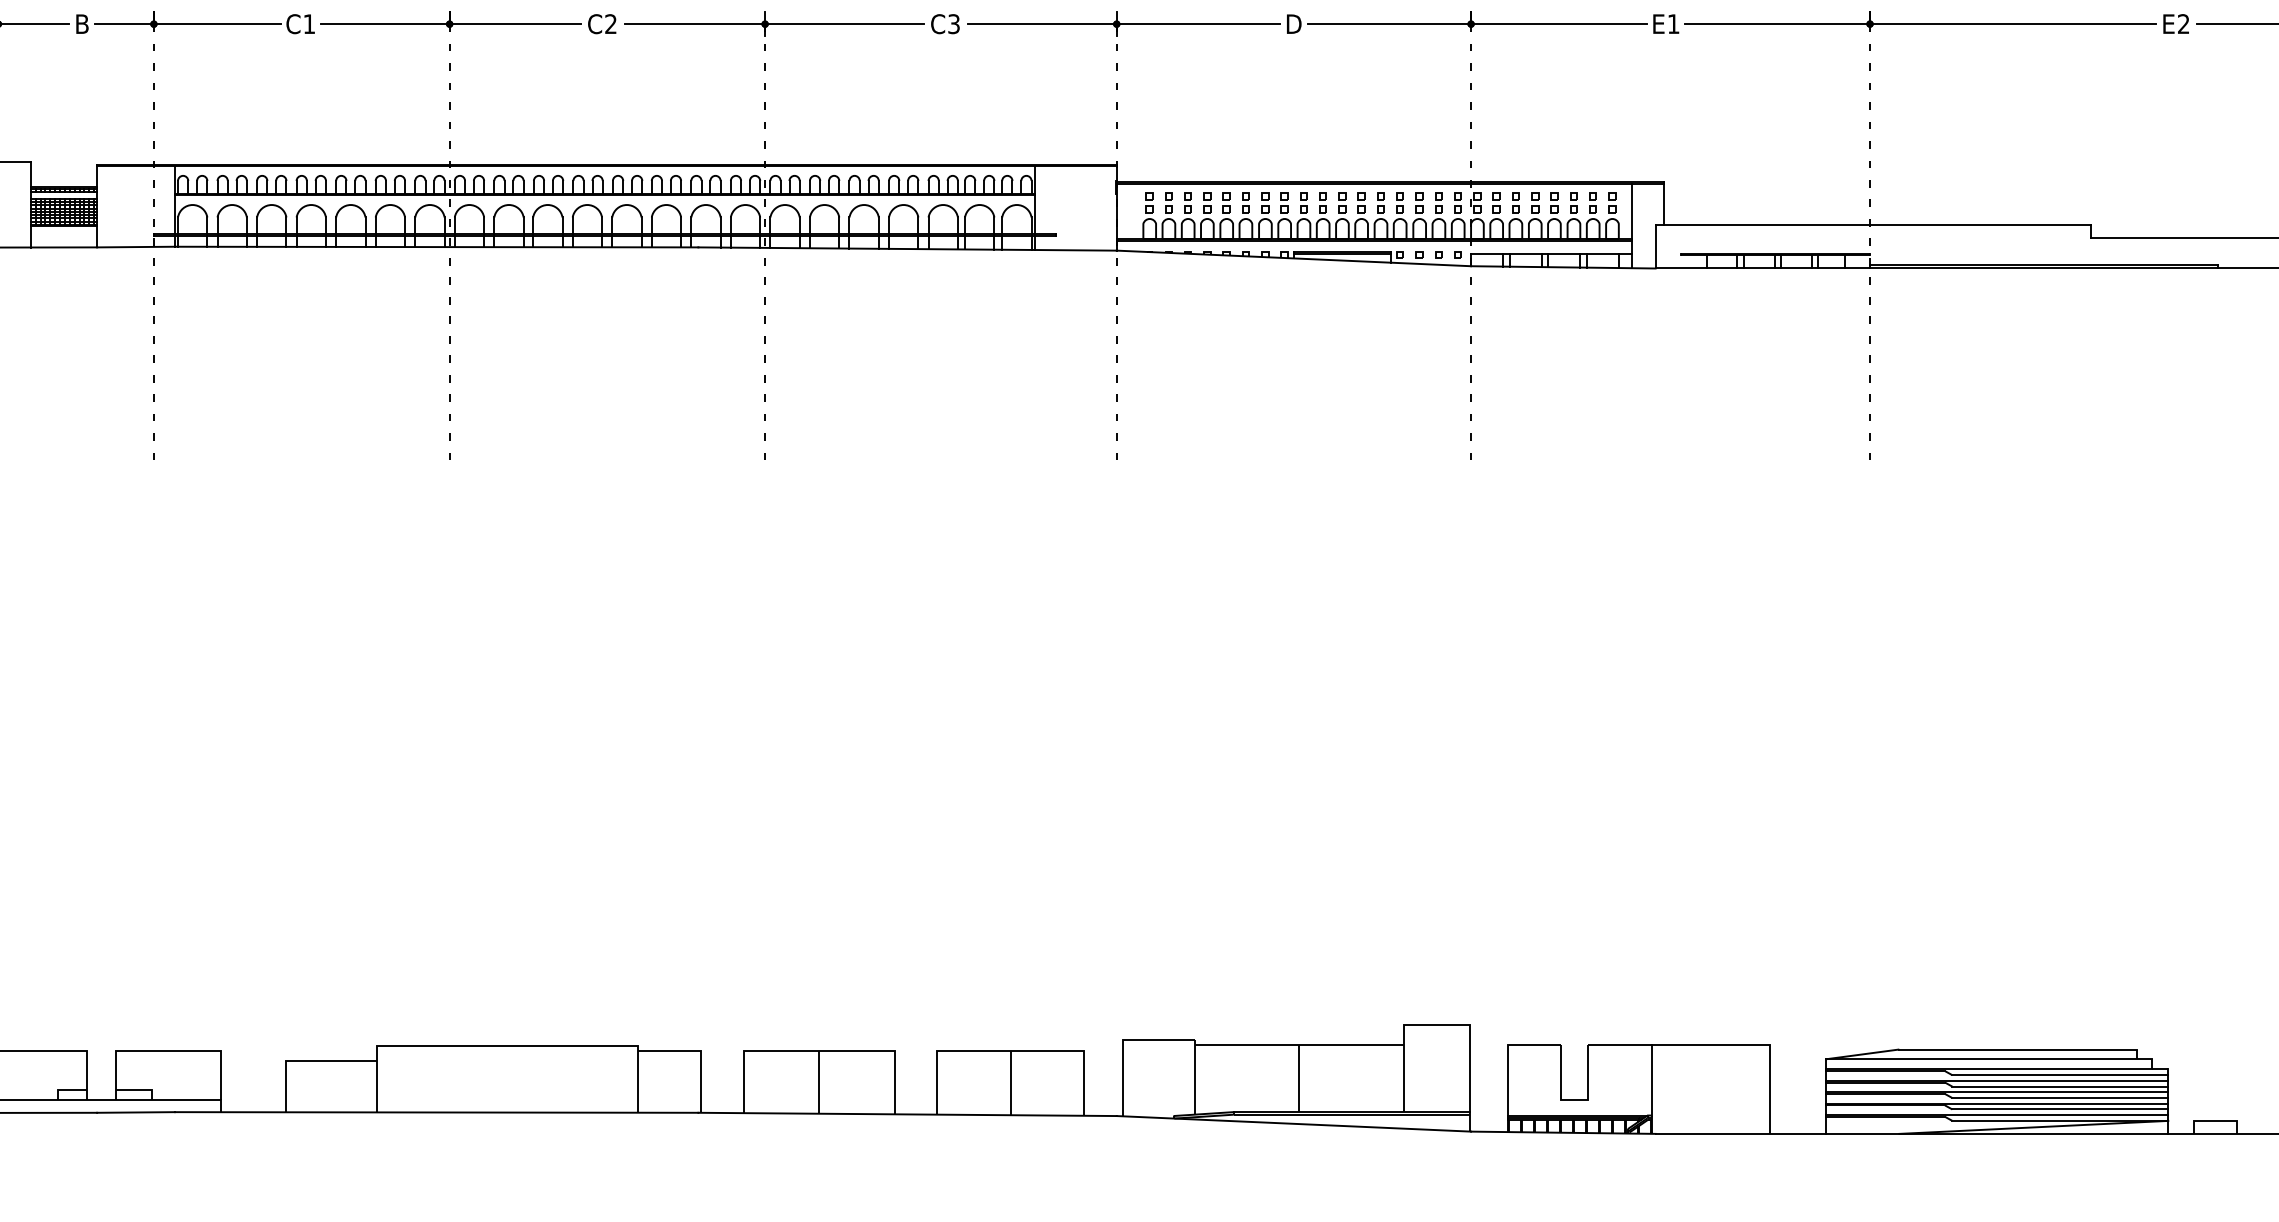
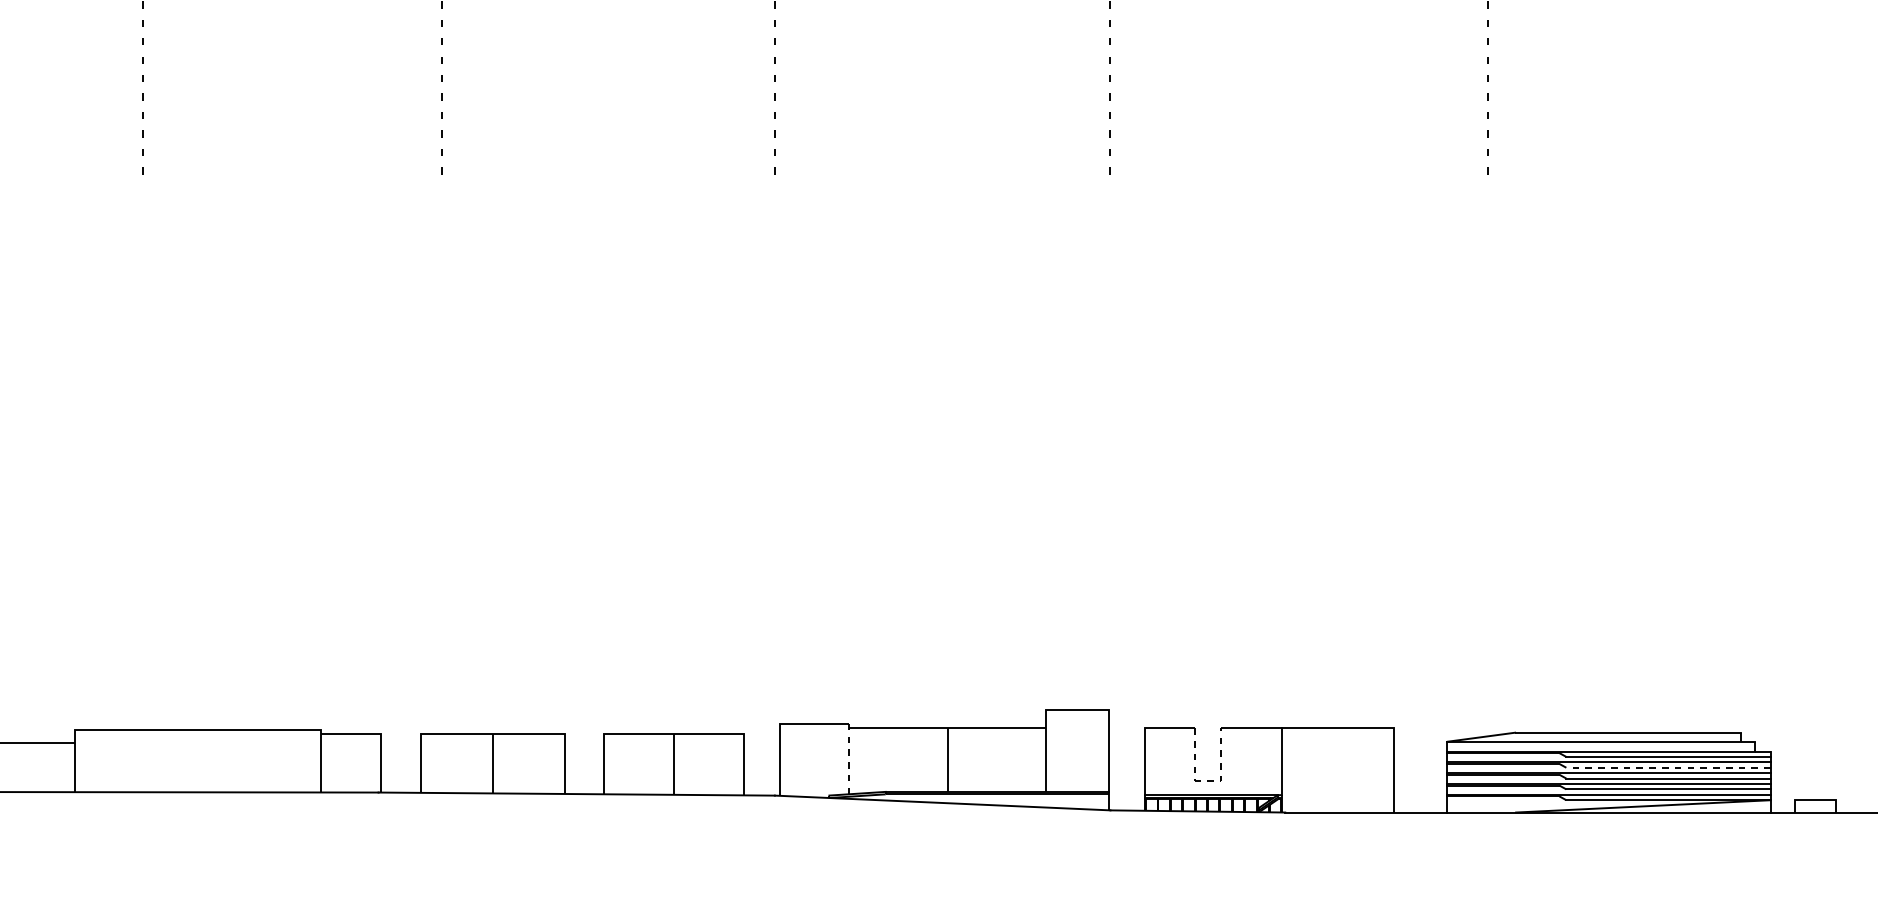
line: (1195, 1076) -> (849, 758), solid -> dashed
line: (2060, 1086) -> (1668, 767), solid -> dashed
line: (1574, 1100) -> (1208, 780), solid -> dashed

